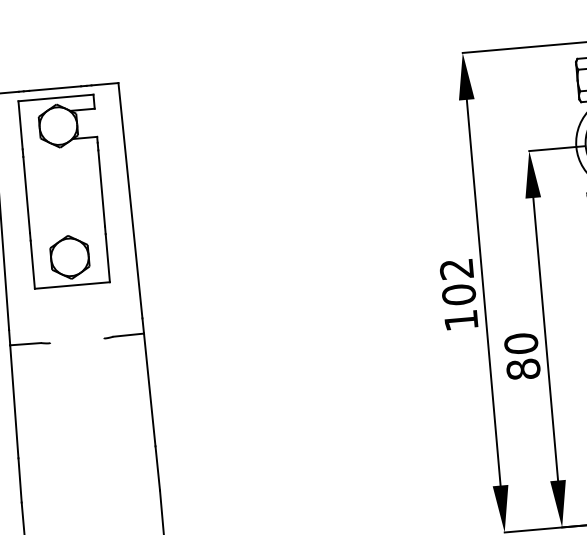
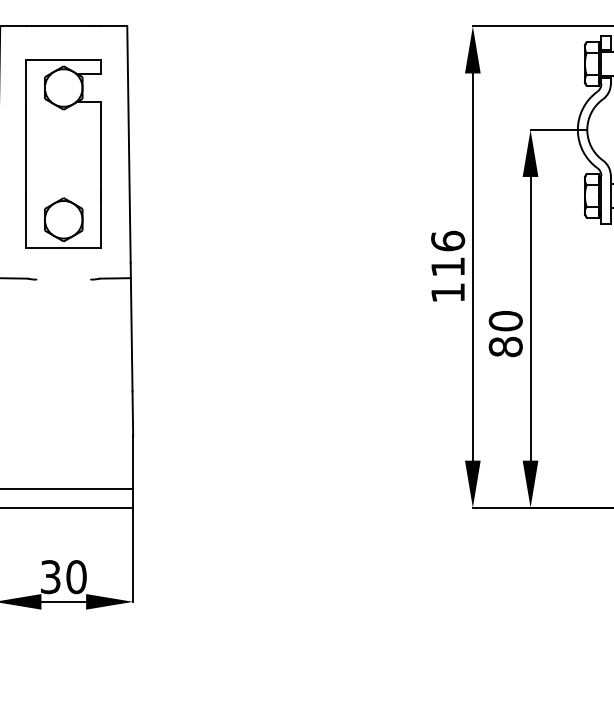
part: (63, 191) -> (63, 153), moved
text: (458, 281) -> (448, 253), 102 -> 116

